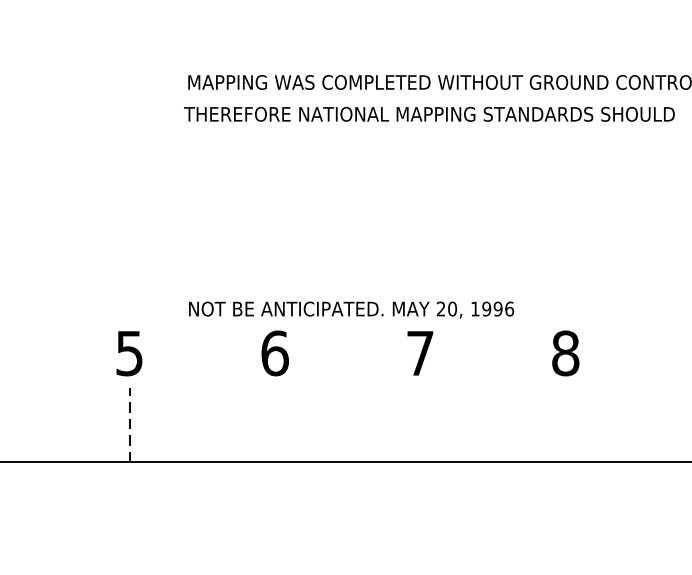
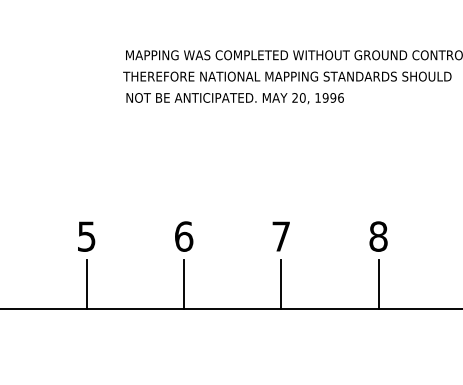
text: (350, 309) -> (234, 98), moved
line: (129, 424) -> (86, 284), dashed -> solid
line: (275, 424) -> (184, 284), added
line: (420, 424) -> (281, 284), added
line: (565, 424) -> (378, 284), added

